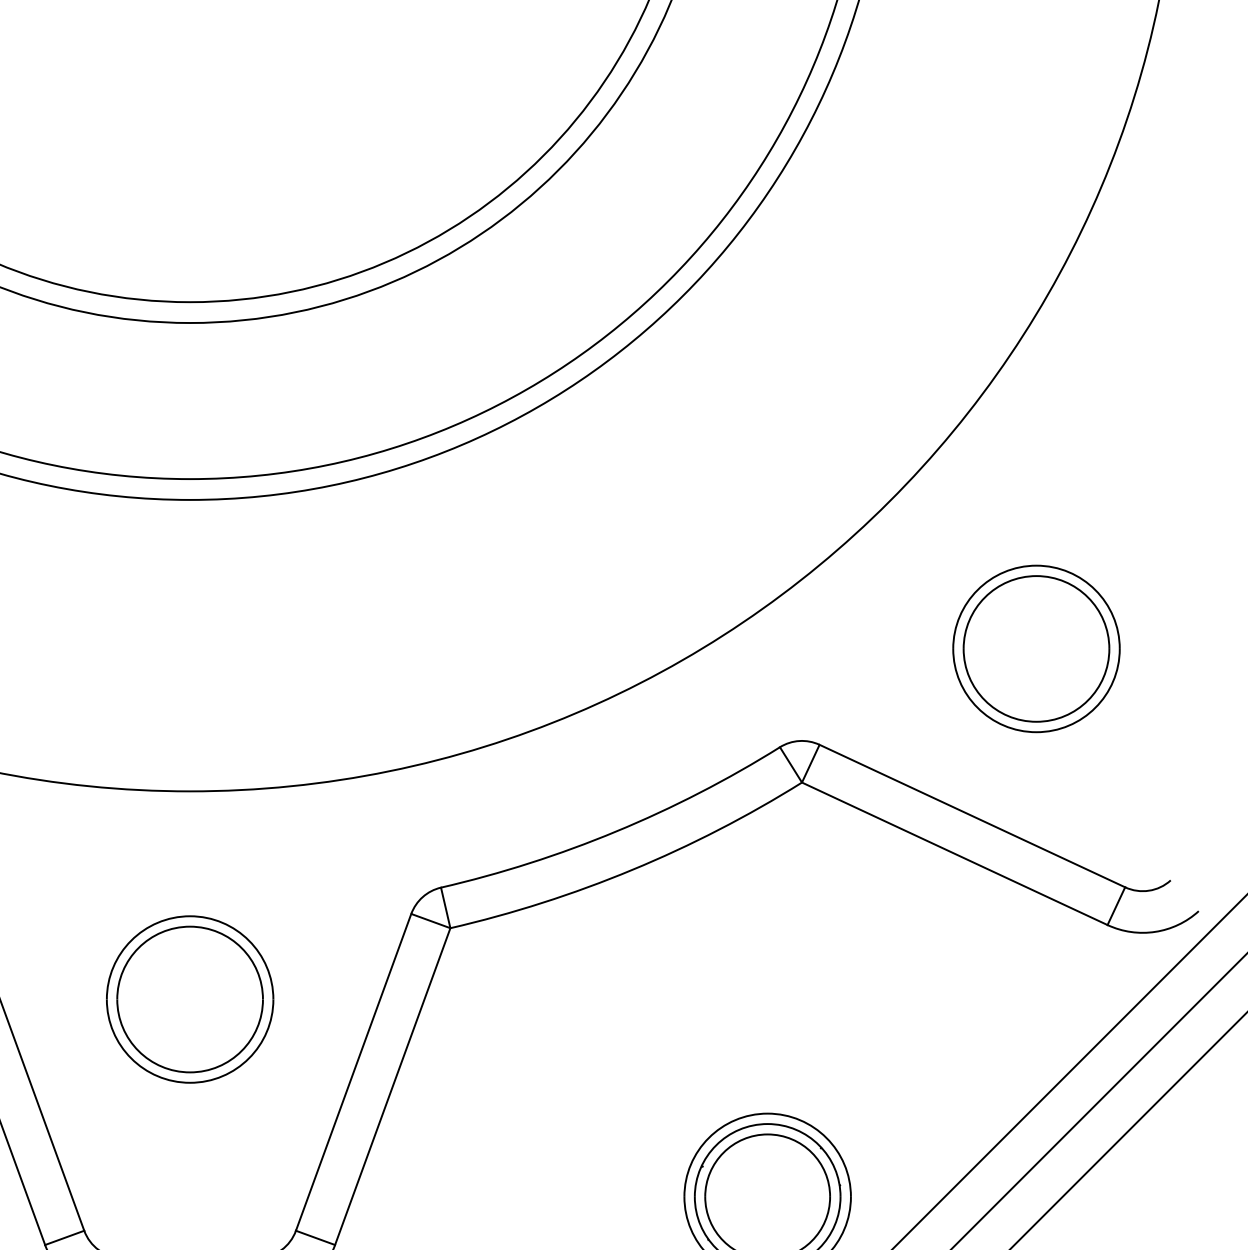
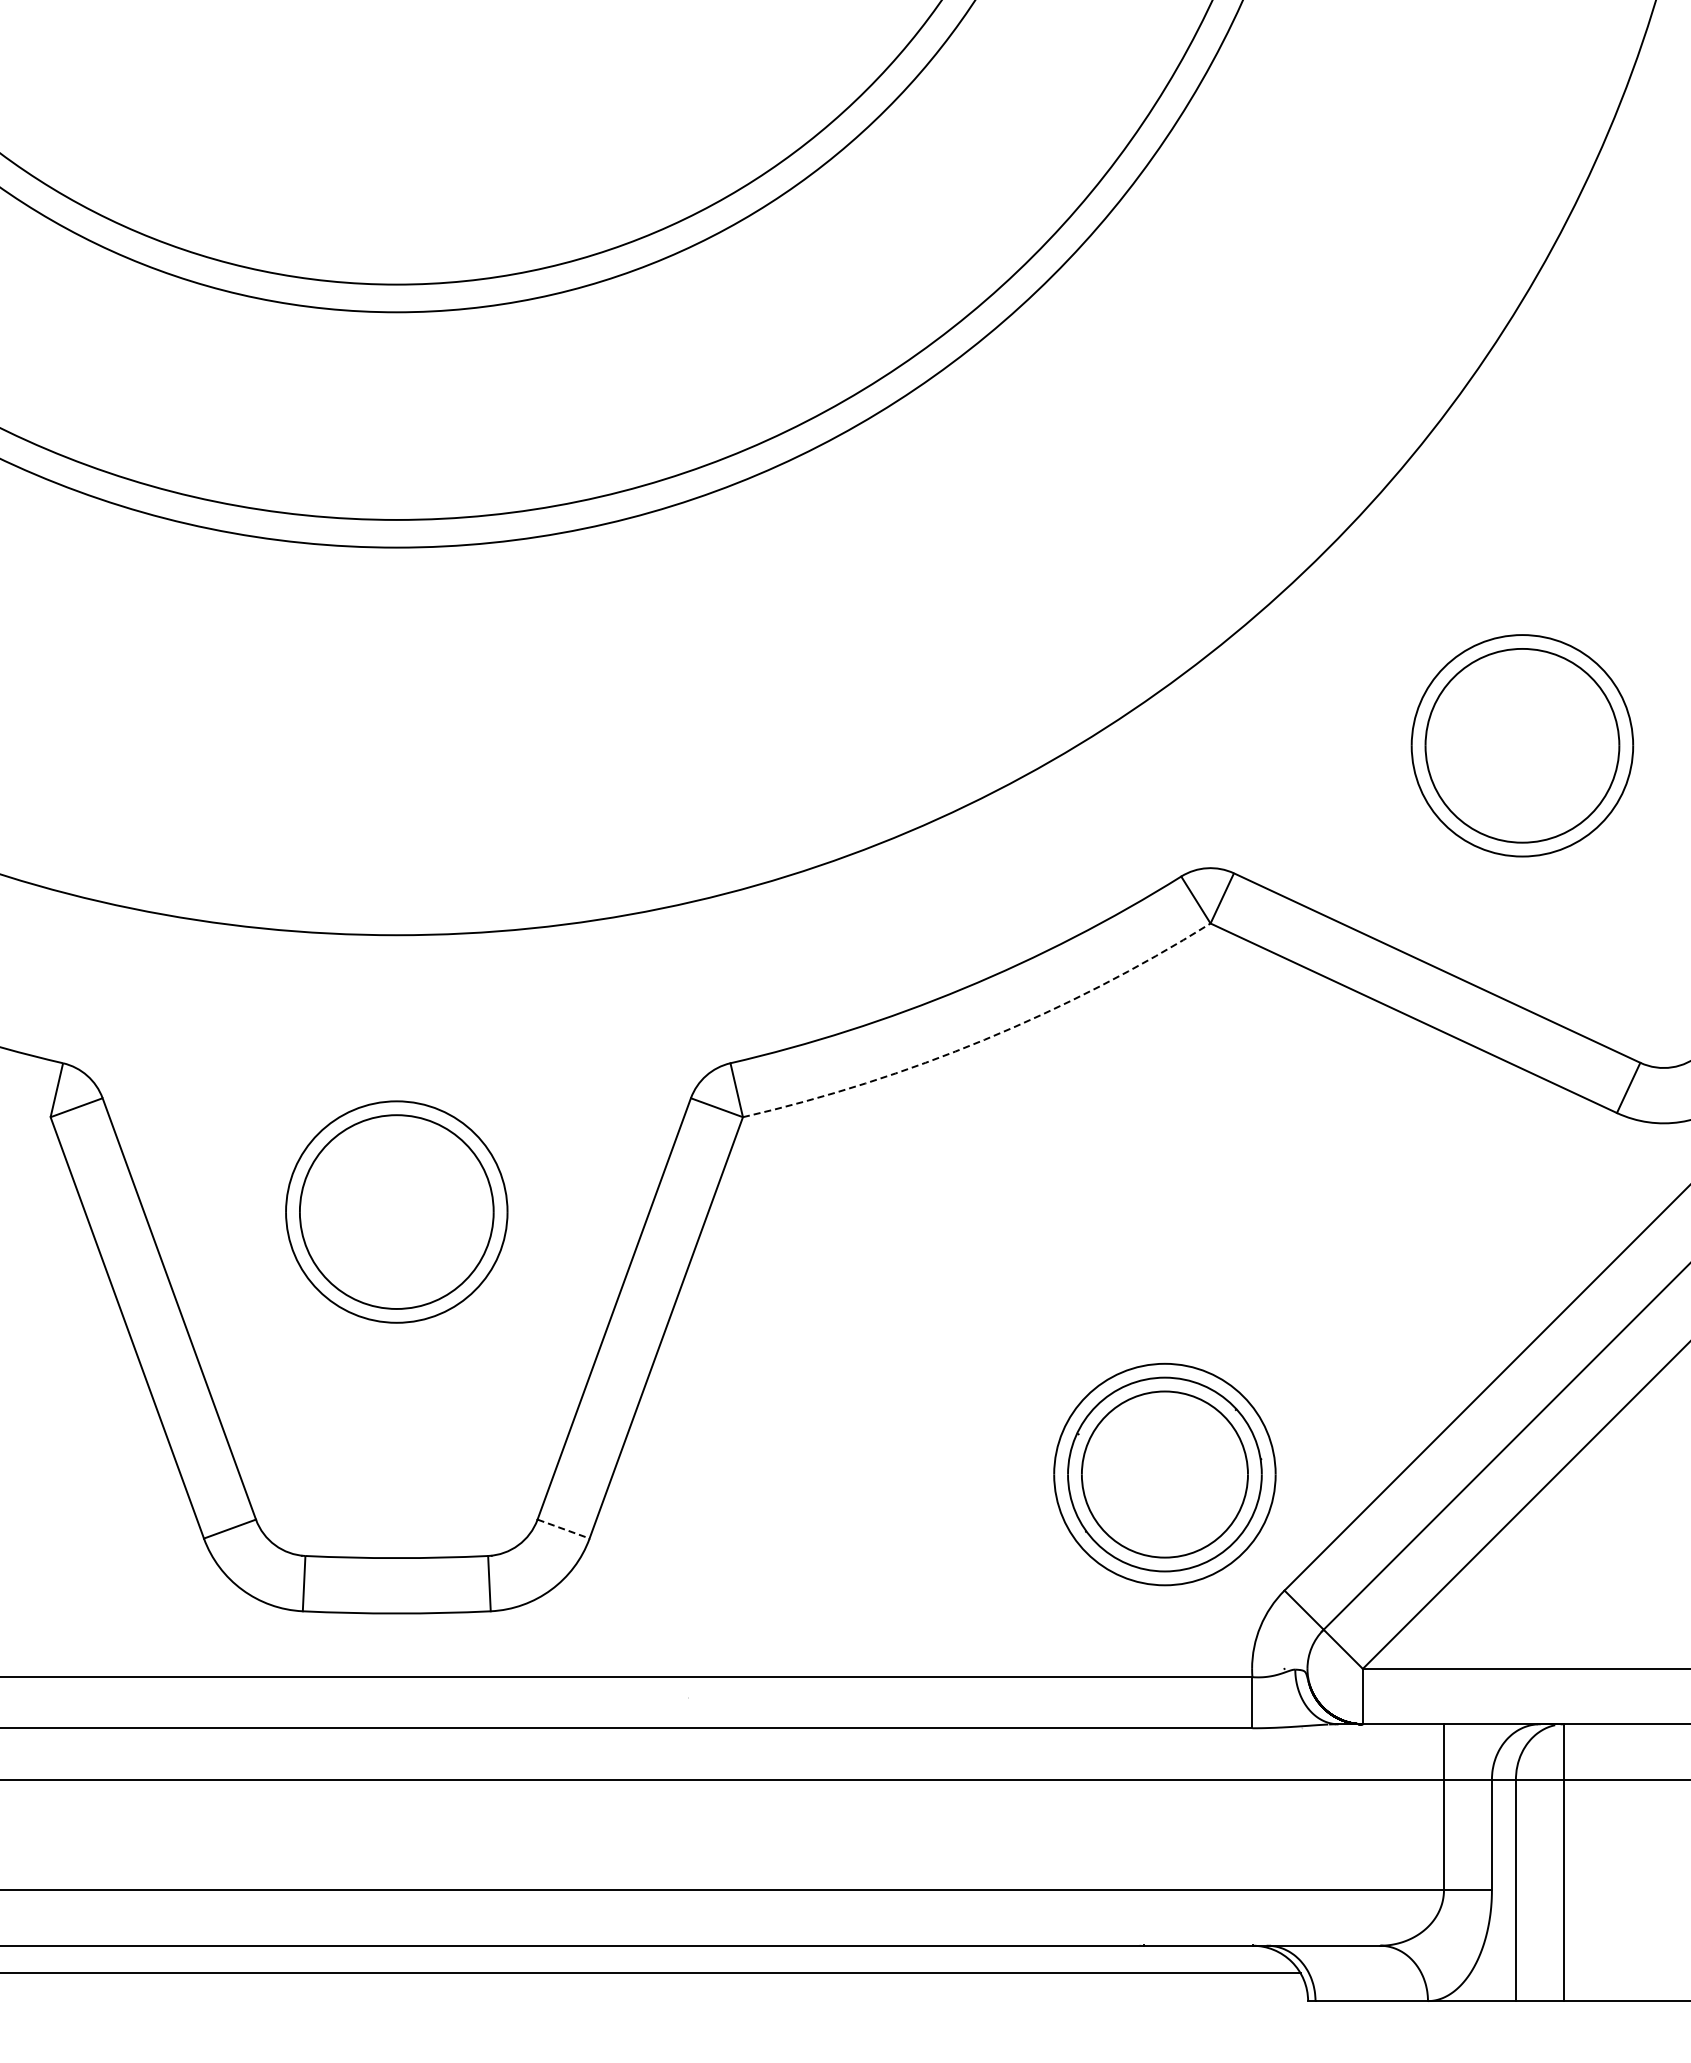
arc: (632, 869) -> (984, 1039), solid -> dashed
line: (315, 1238) -> (563, 1529), solid -> dashed

